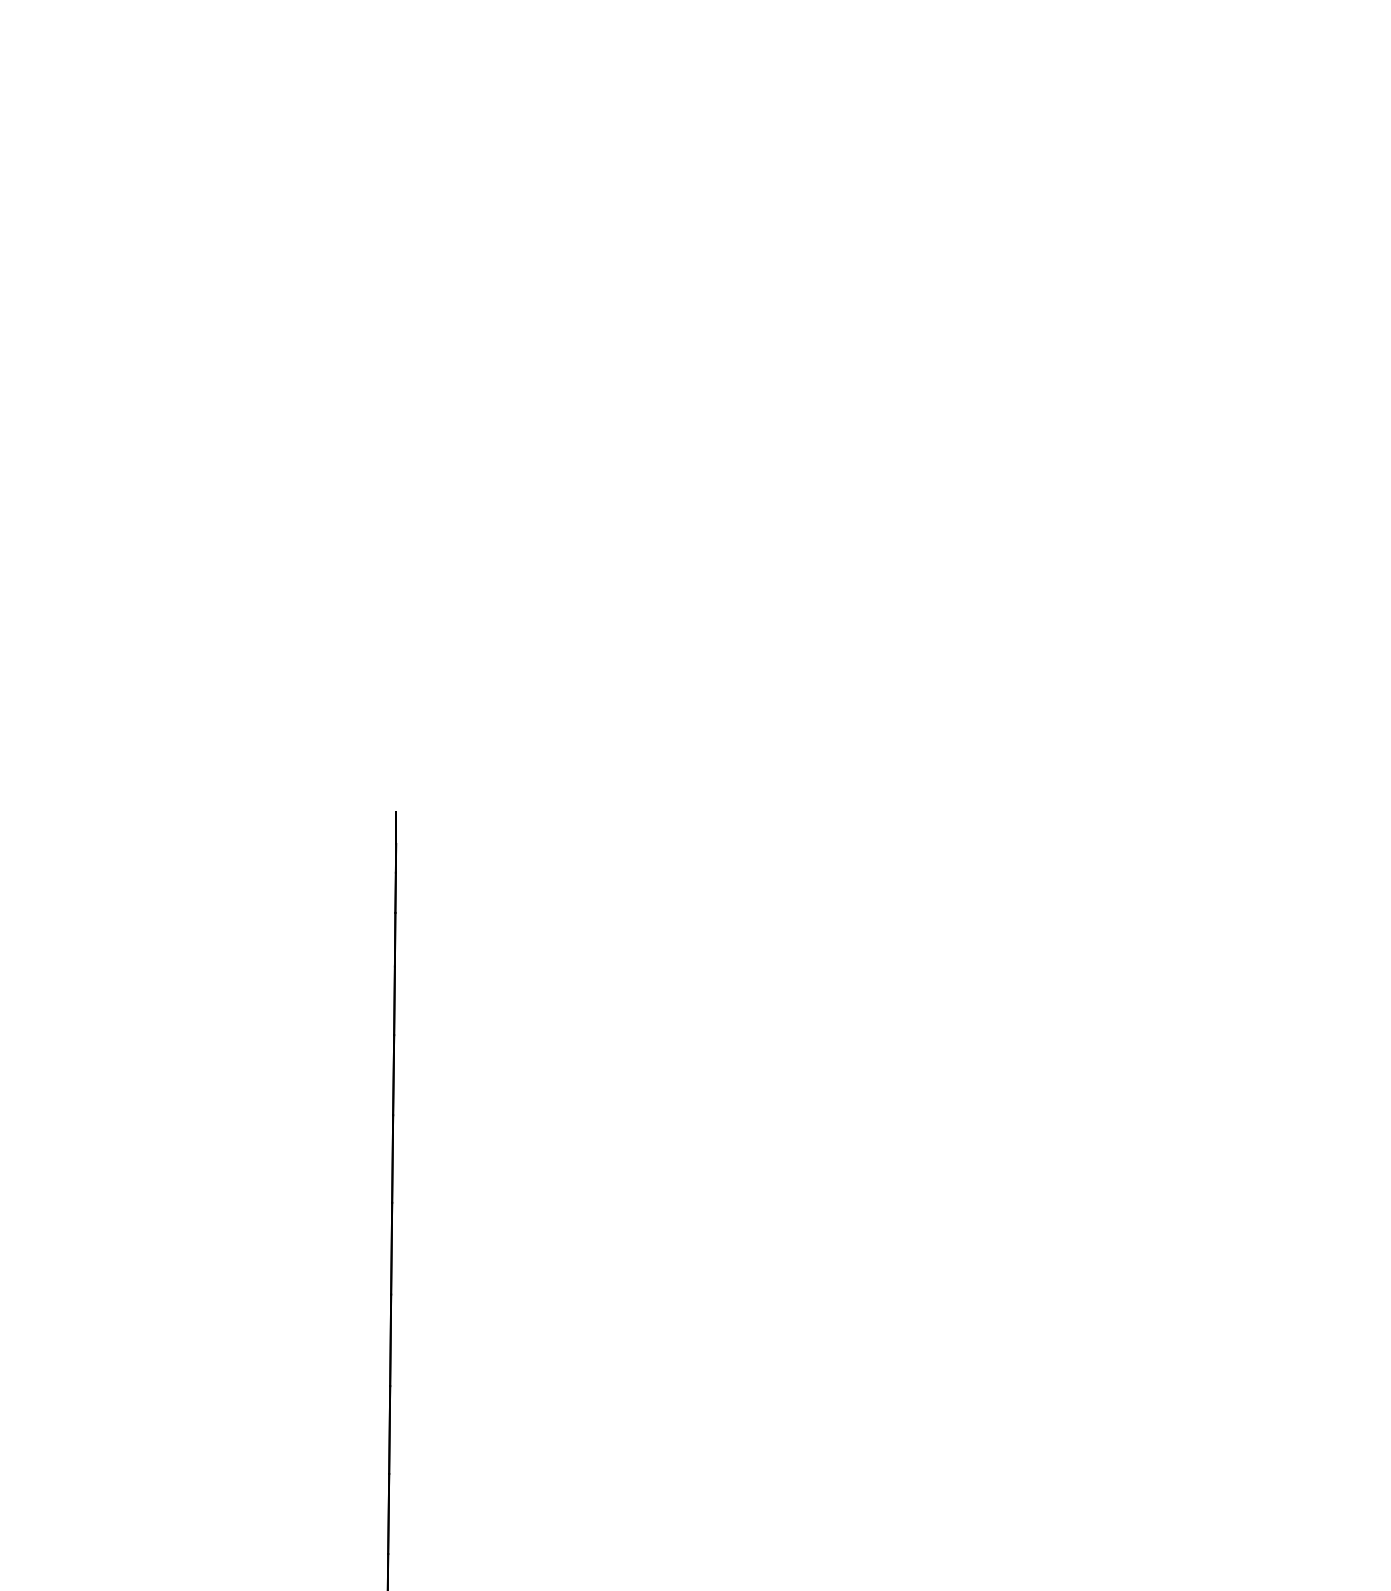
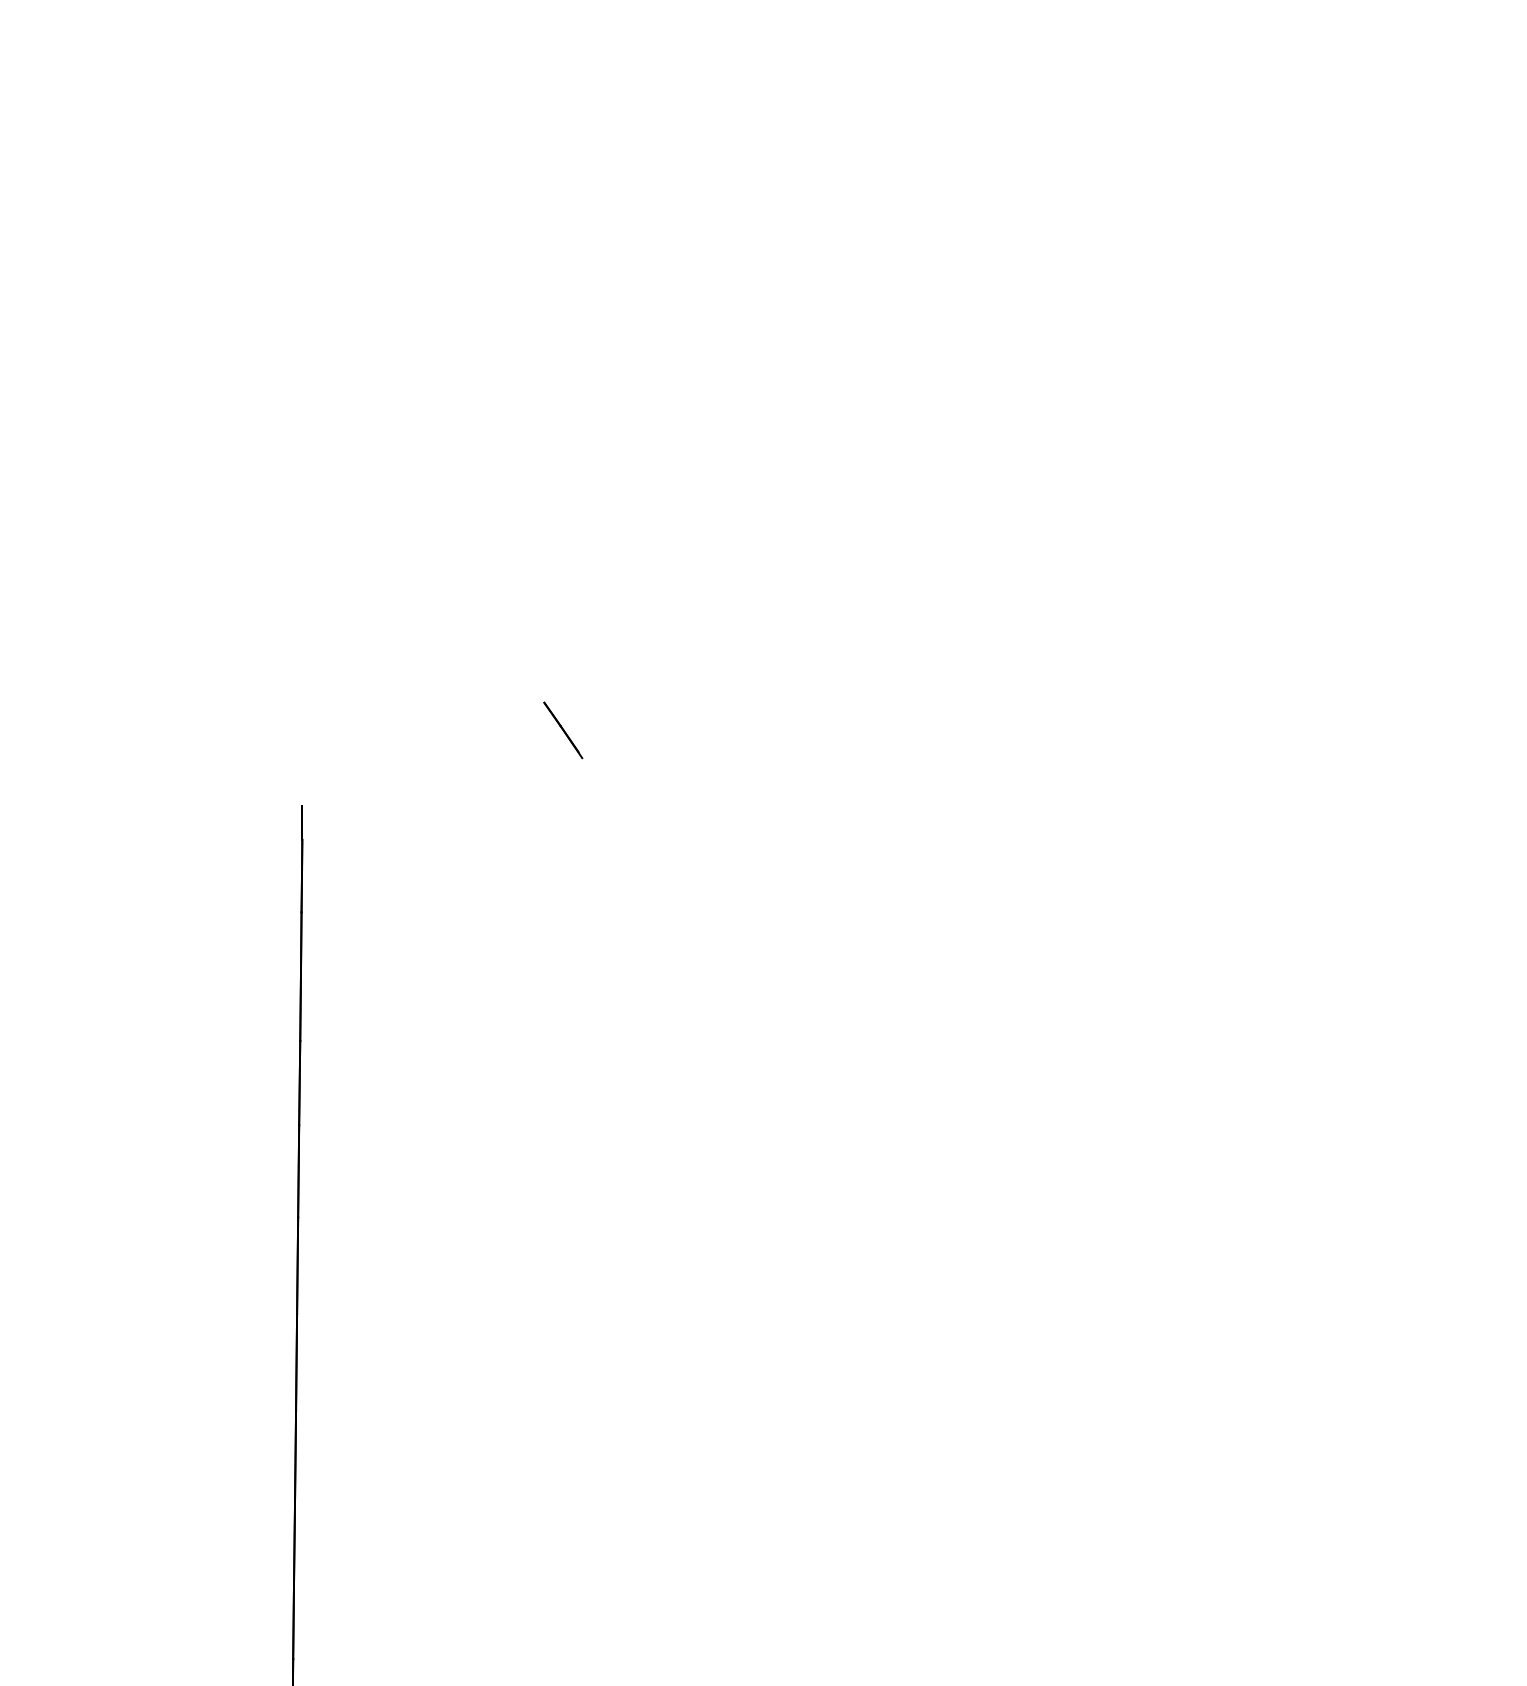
line: (644, 740) -> (563, 730), added

